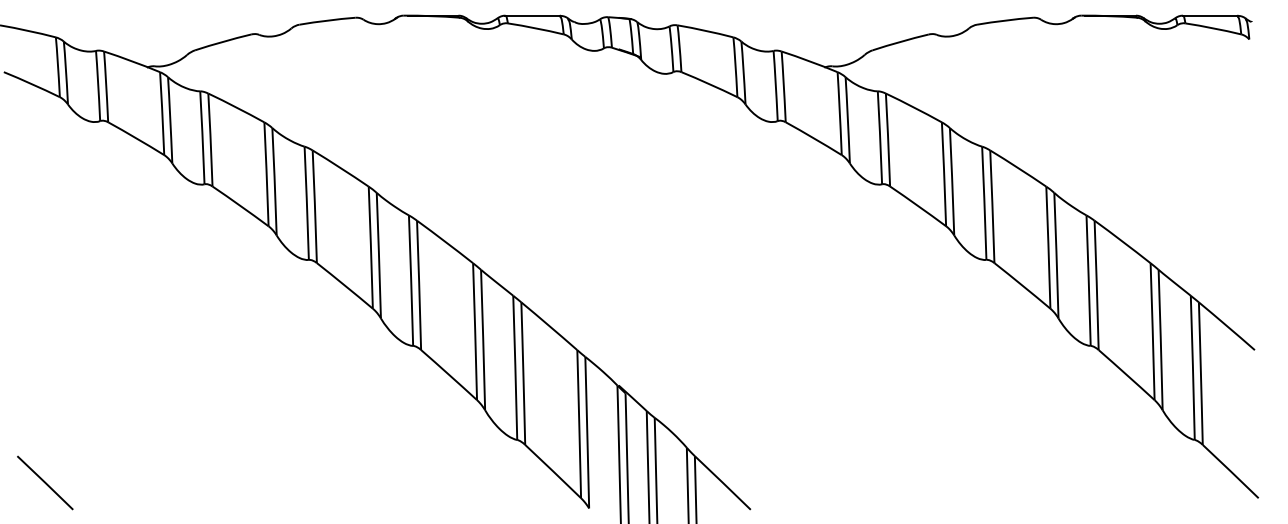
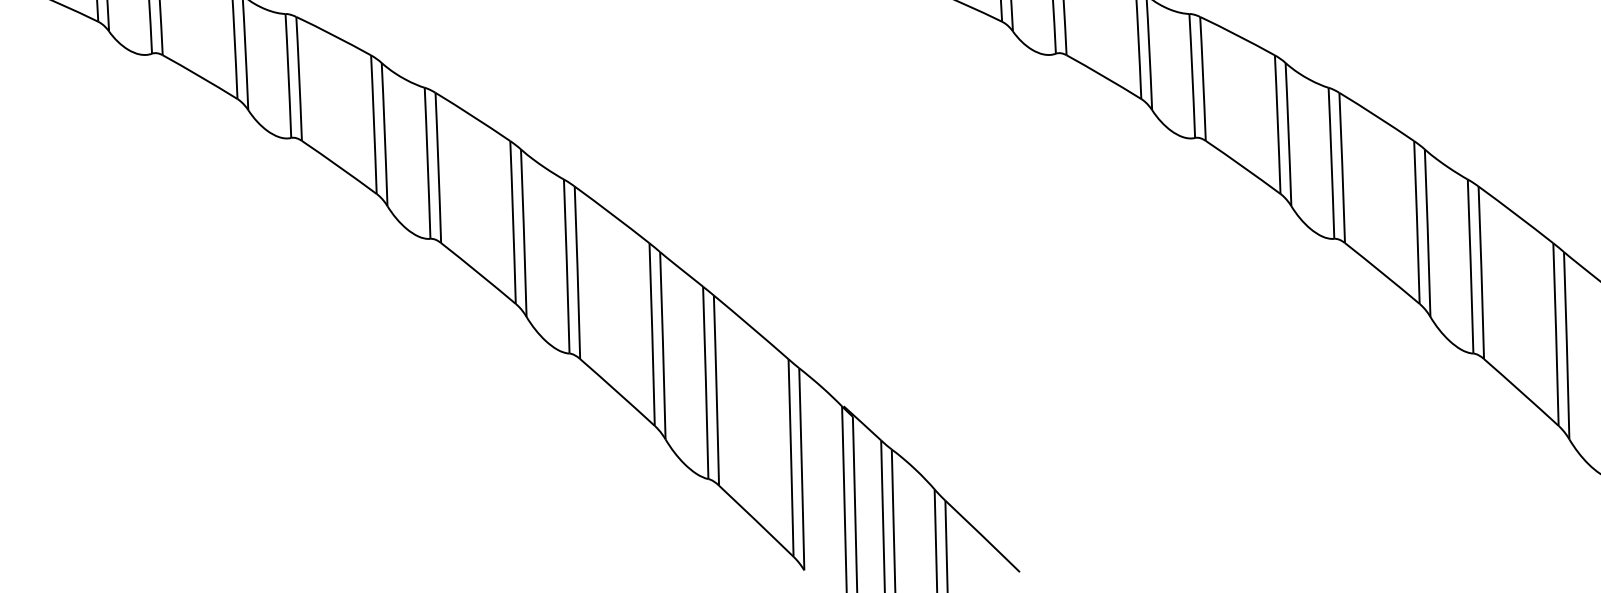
line: (45, 482) -> (79, 535), removed

